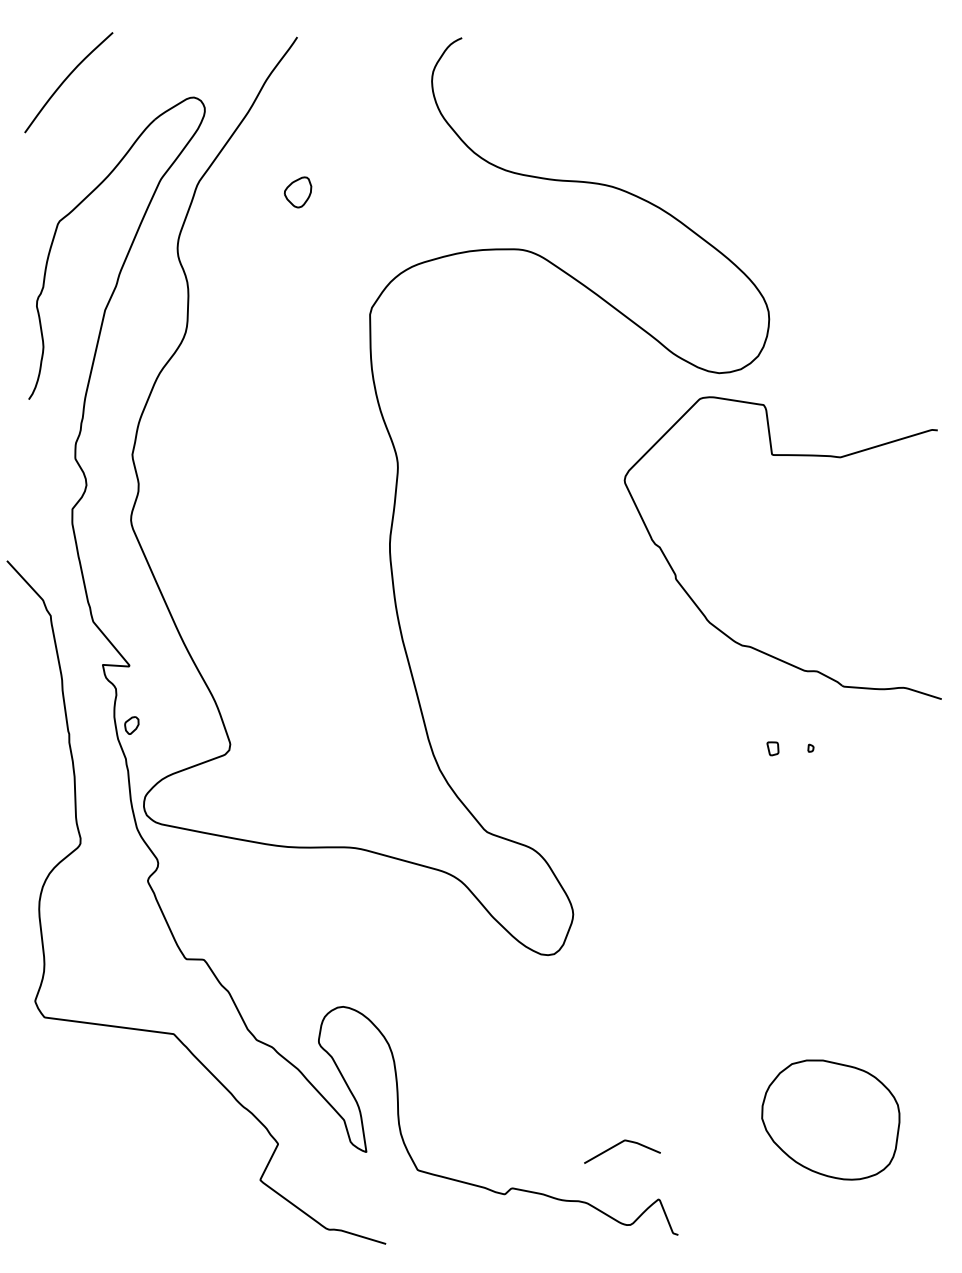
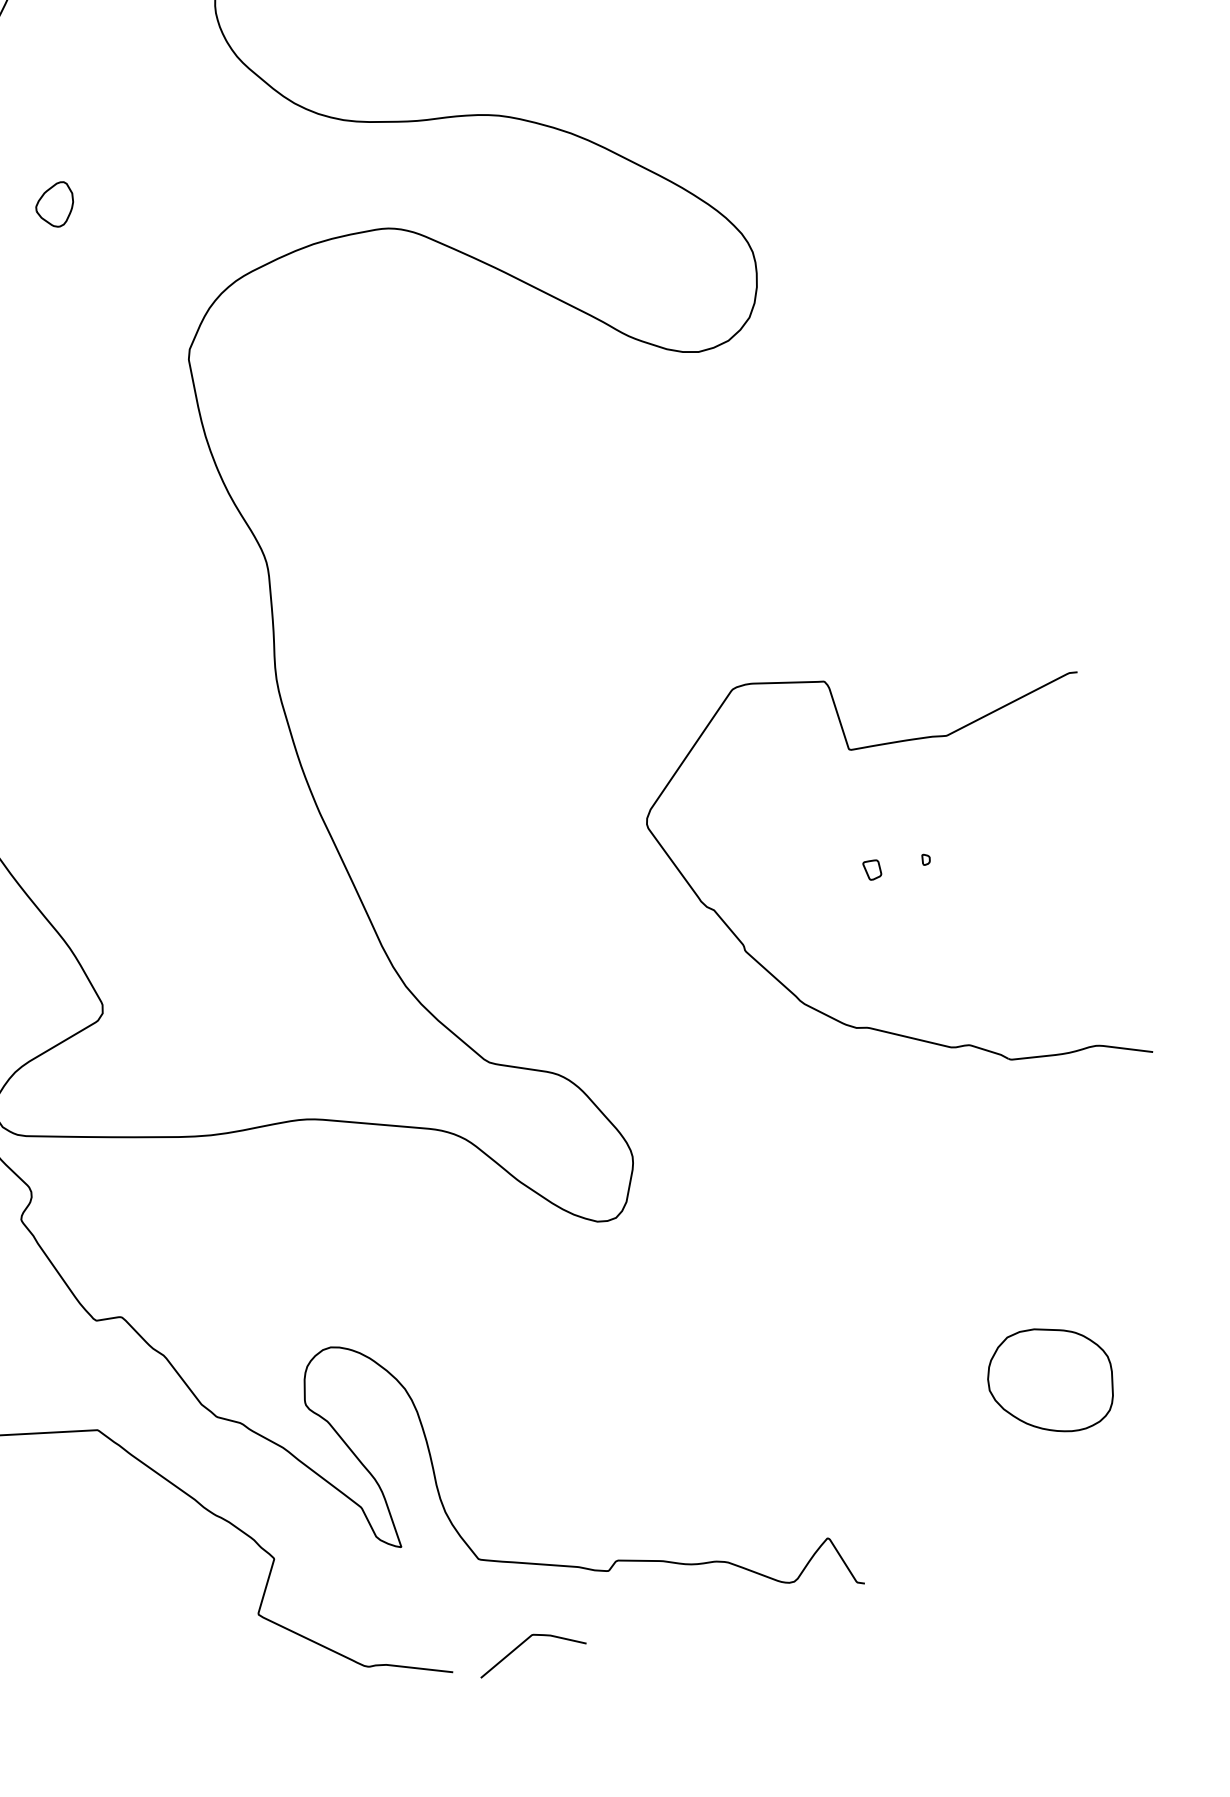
part: (791, 456) -> (877, 747), moved
part: (830, 1119) -> (1050, 1380), size x0.62
curve: (619, 1144) -> (525, 1642), moved

